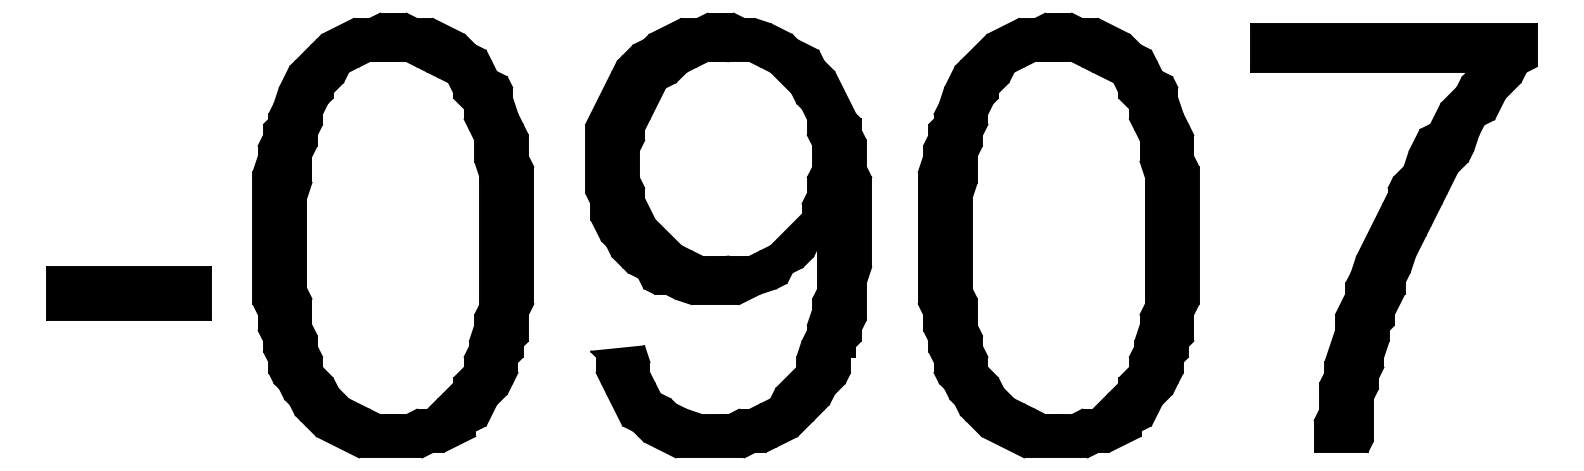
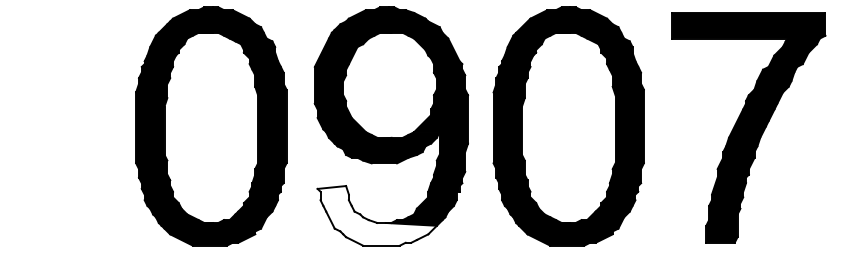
part: (129, 293) -> (69, 157), removed
fill: (700, 401) -> (376, 215), removed

